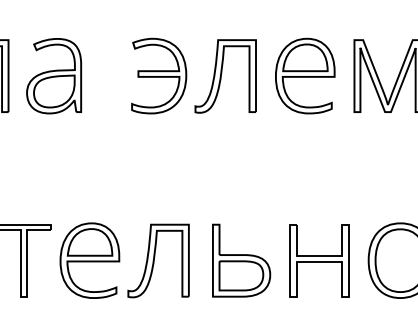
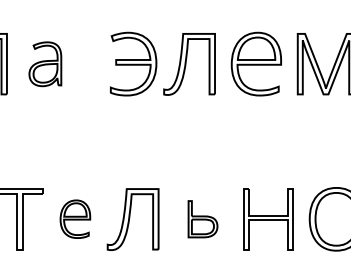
part: (54, 76) -> (45, 64), size x0.7
part: (89, 260) -> (75, 219), size x0.6
part: (241, 260) -> (202, 219), size x0.6

